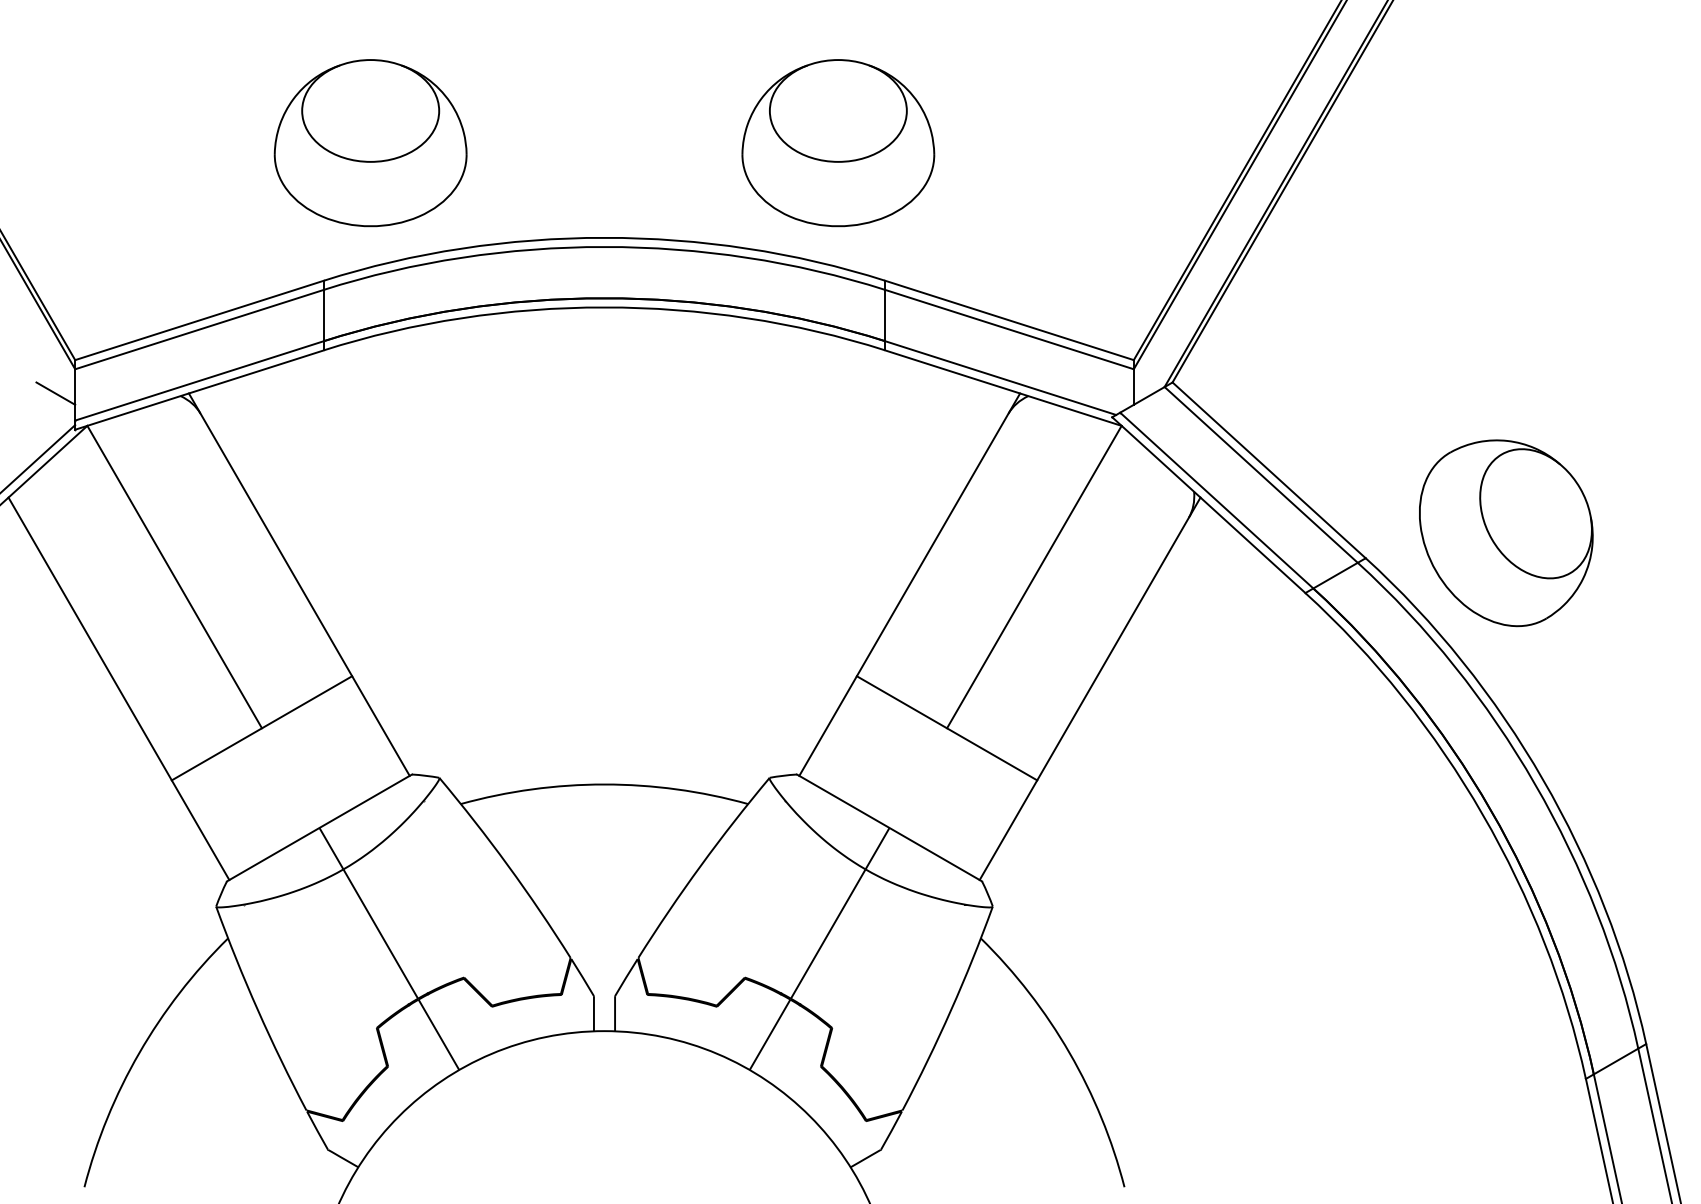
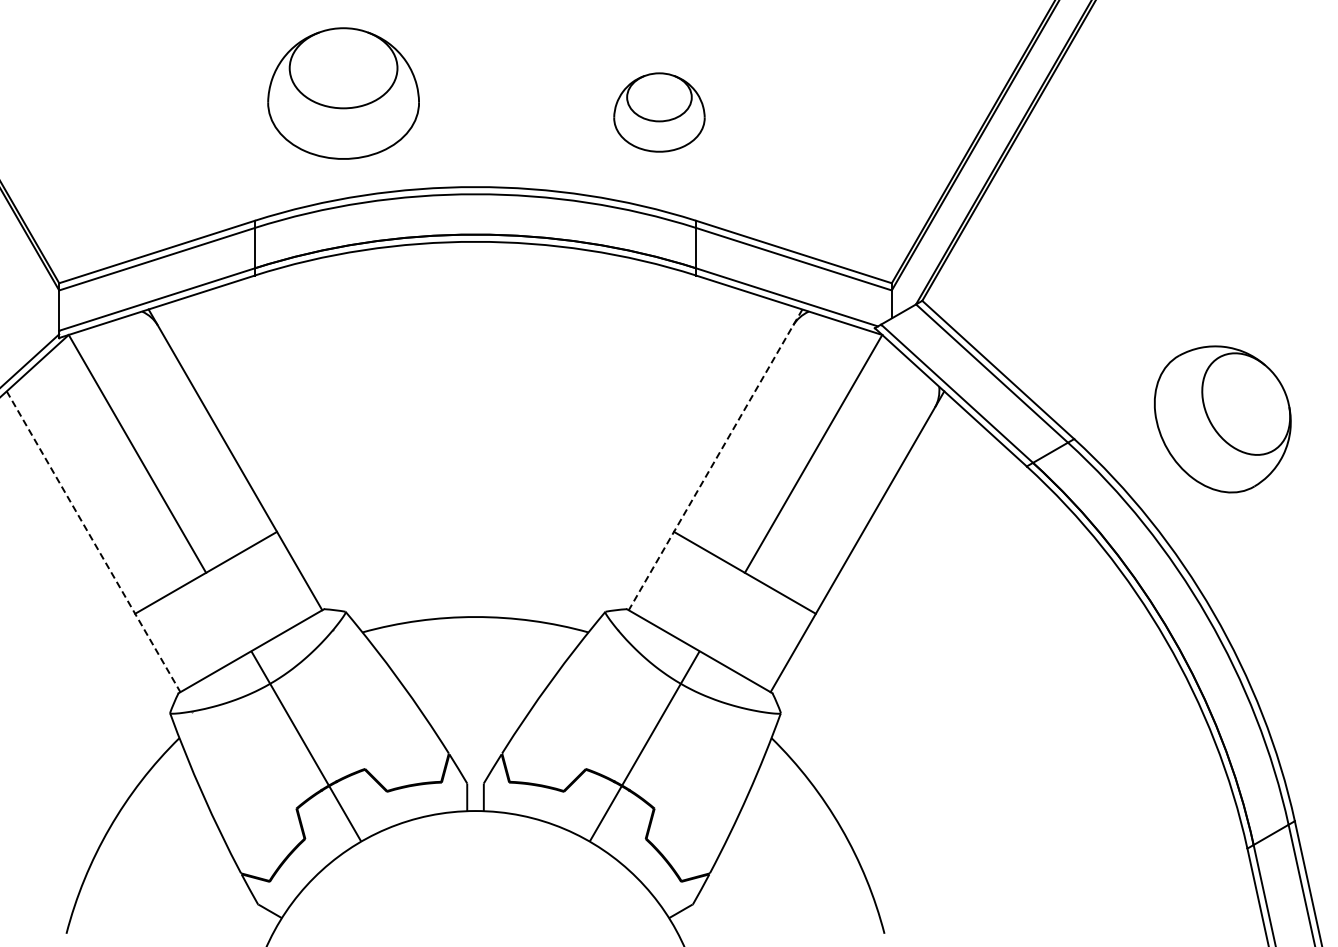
part: (370, 143) -> (343, 93), moved
part: (838, 143) -> (659, 112), size x0.6
line: (55, 393) -> (43, 309), removed
part: (1505, 533) -> (1222, 419), moved
line: (909, 584) -> (715, 459), solid -> dashed
line: (118, 688) -> (93, 541), solid -> dashed

